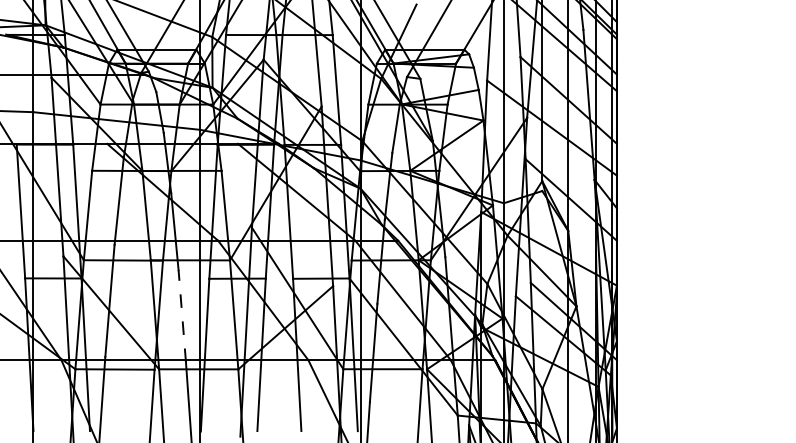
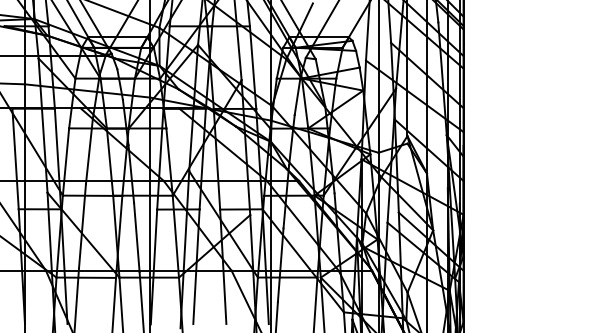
line: (181, 315) -> (136, 237), dashed -> solid

